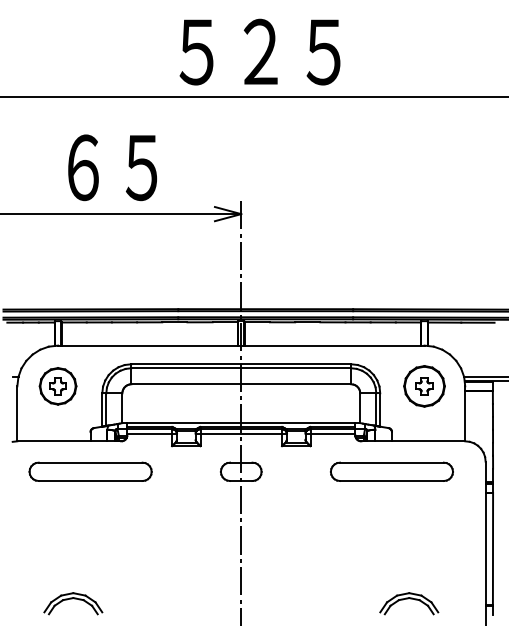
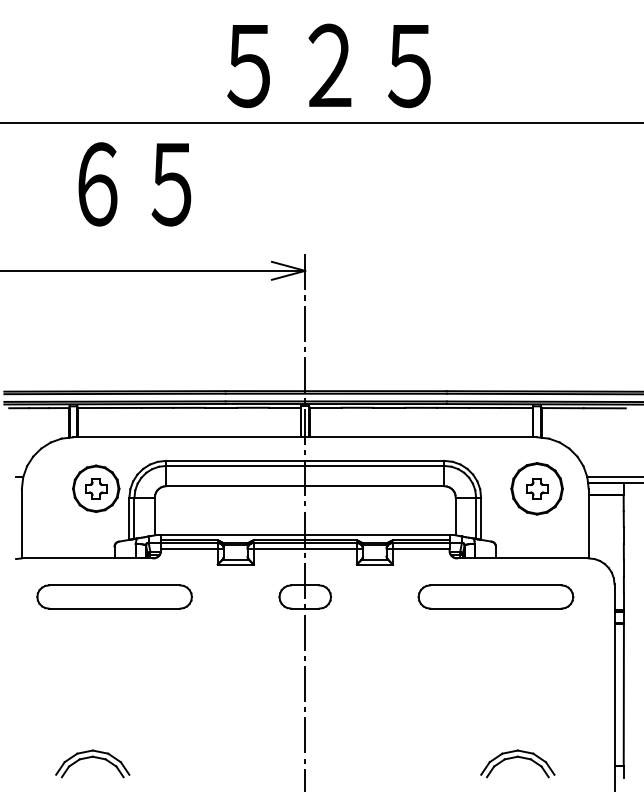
text: (112, 167) -> (134, 184), moved
part: (57, 386) -> (95, 489), moved

